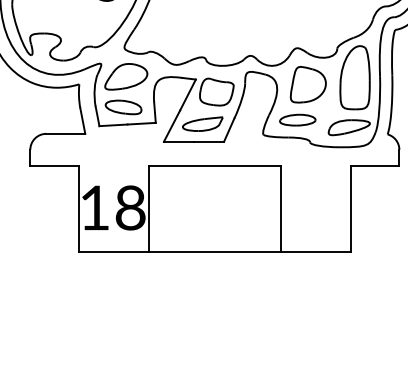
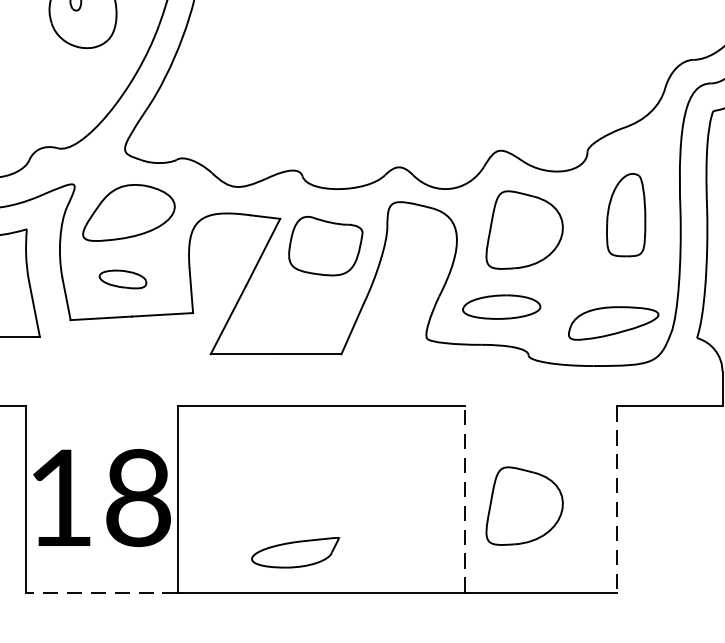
part: (354, 77) -> (624, 214), size x0.6
part: (123, 107) -> (122, 279), size x0.6
part: (202, 123) -> (294, 551), moved
line: (280, 208) -> (464, 499), solid -> dashed
line: (350, 208) -> (616, 499), solid -> dashed
part: (307, 211) -> (522, 505), added
line: (113, 251) -> (101, 592), solid -> dashed

